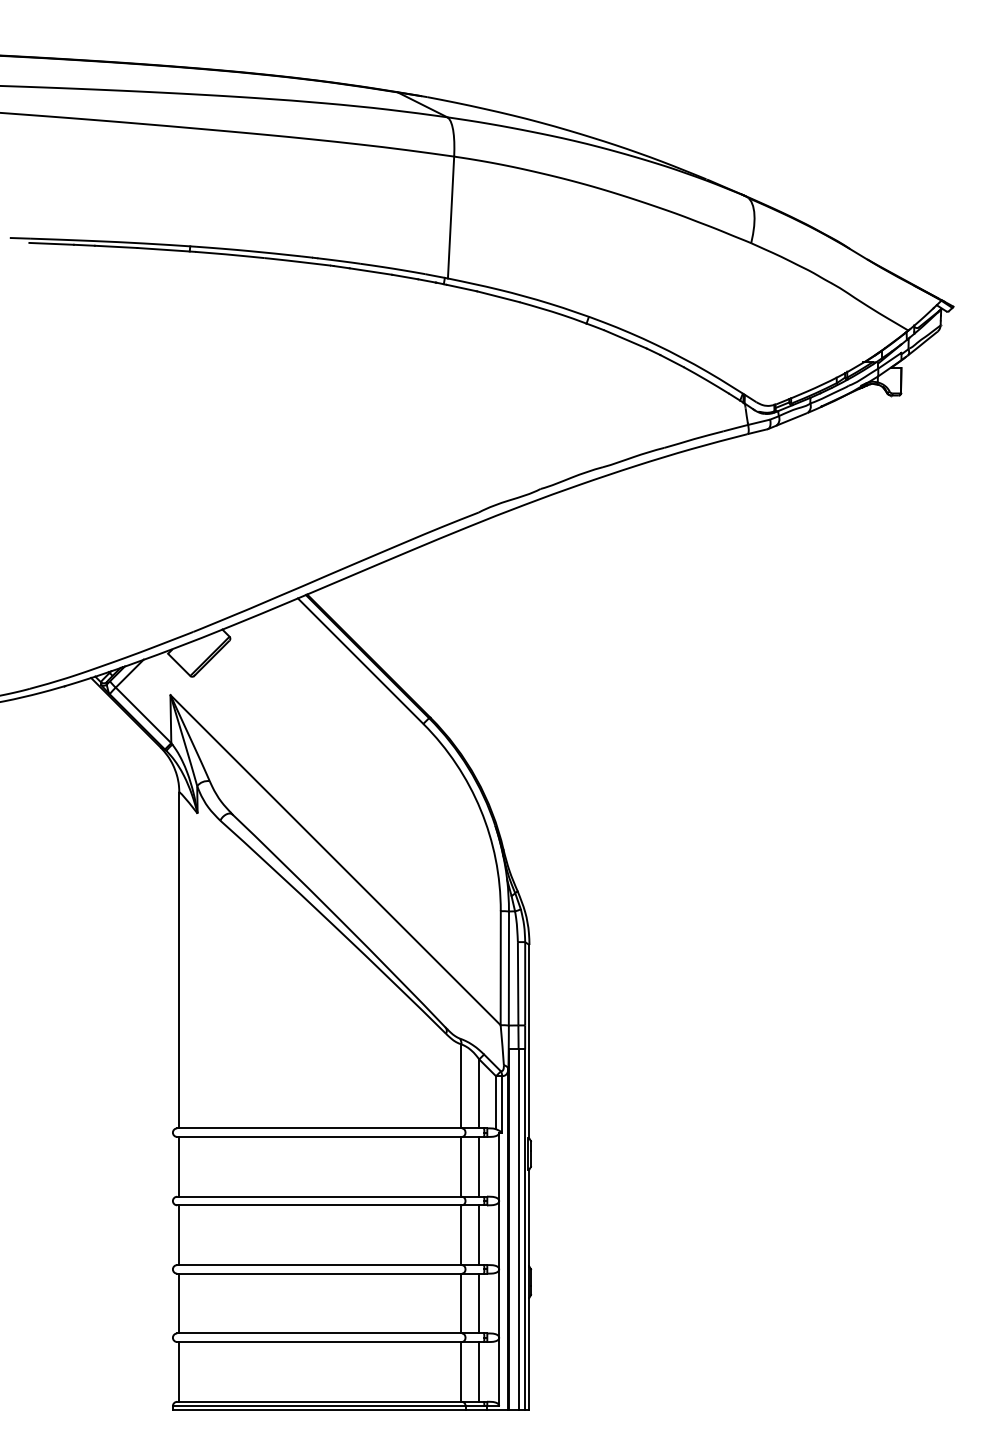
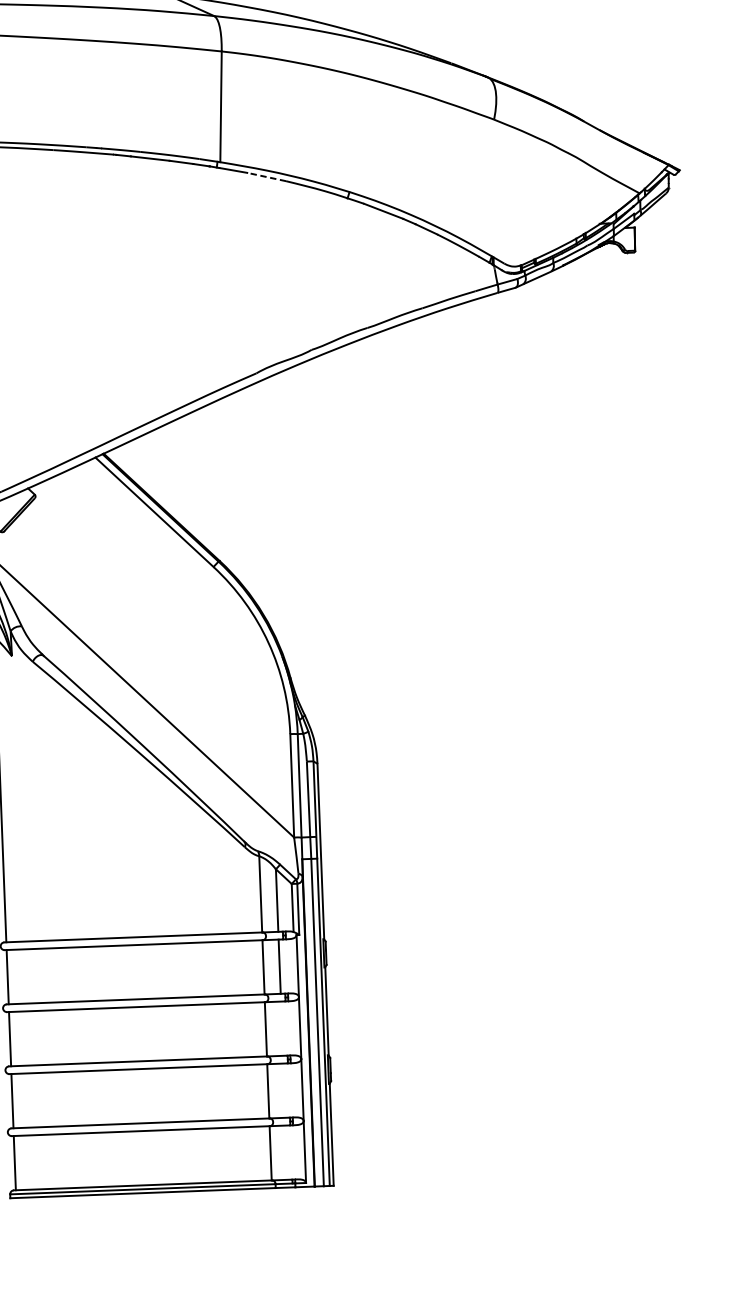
line: (498, 296) -> (266, 176), solid -> dashed
line: (479, 1235) -> (282, 1028), removed
line: (479, 1303) -> (284, 1090), removed
line: (479, 1371) -> (287, 1152), removed

